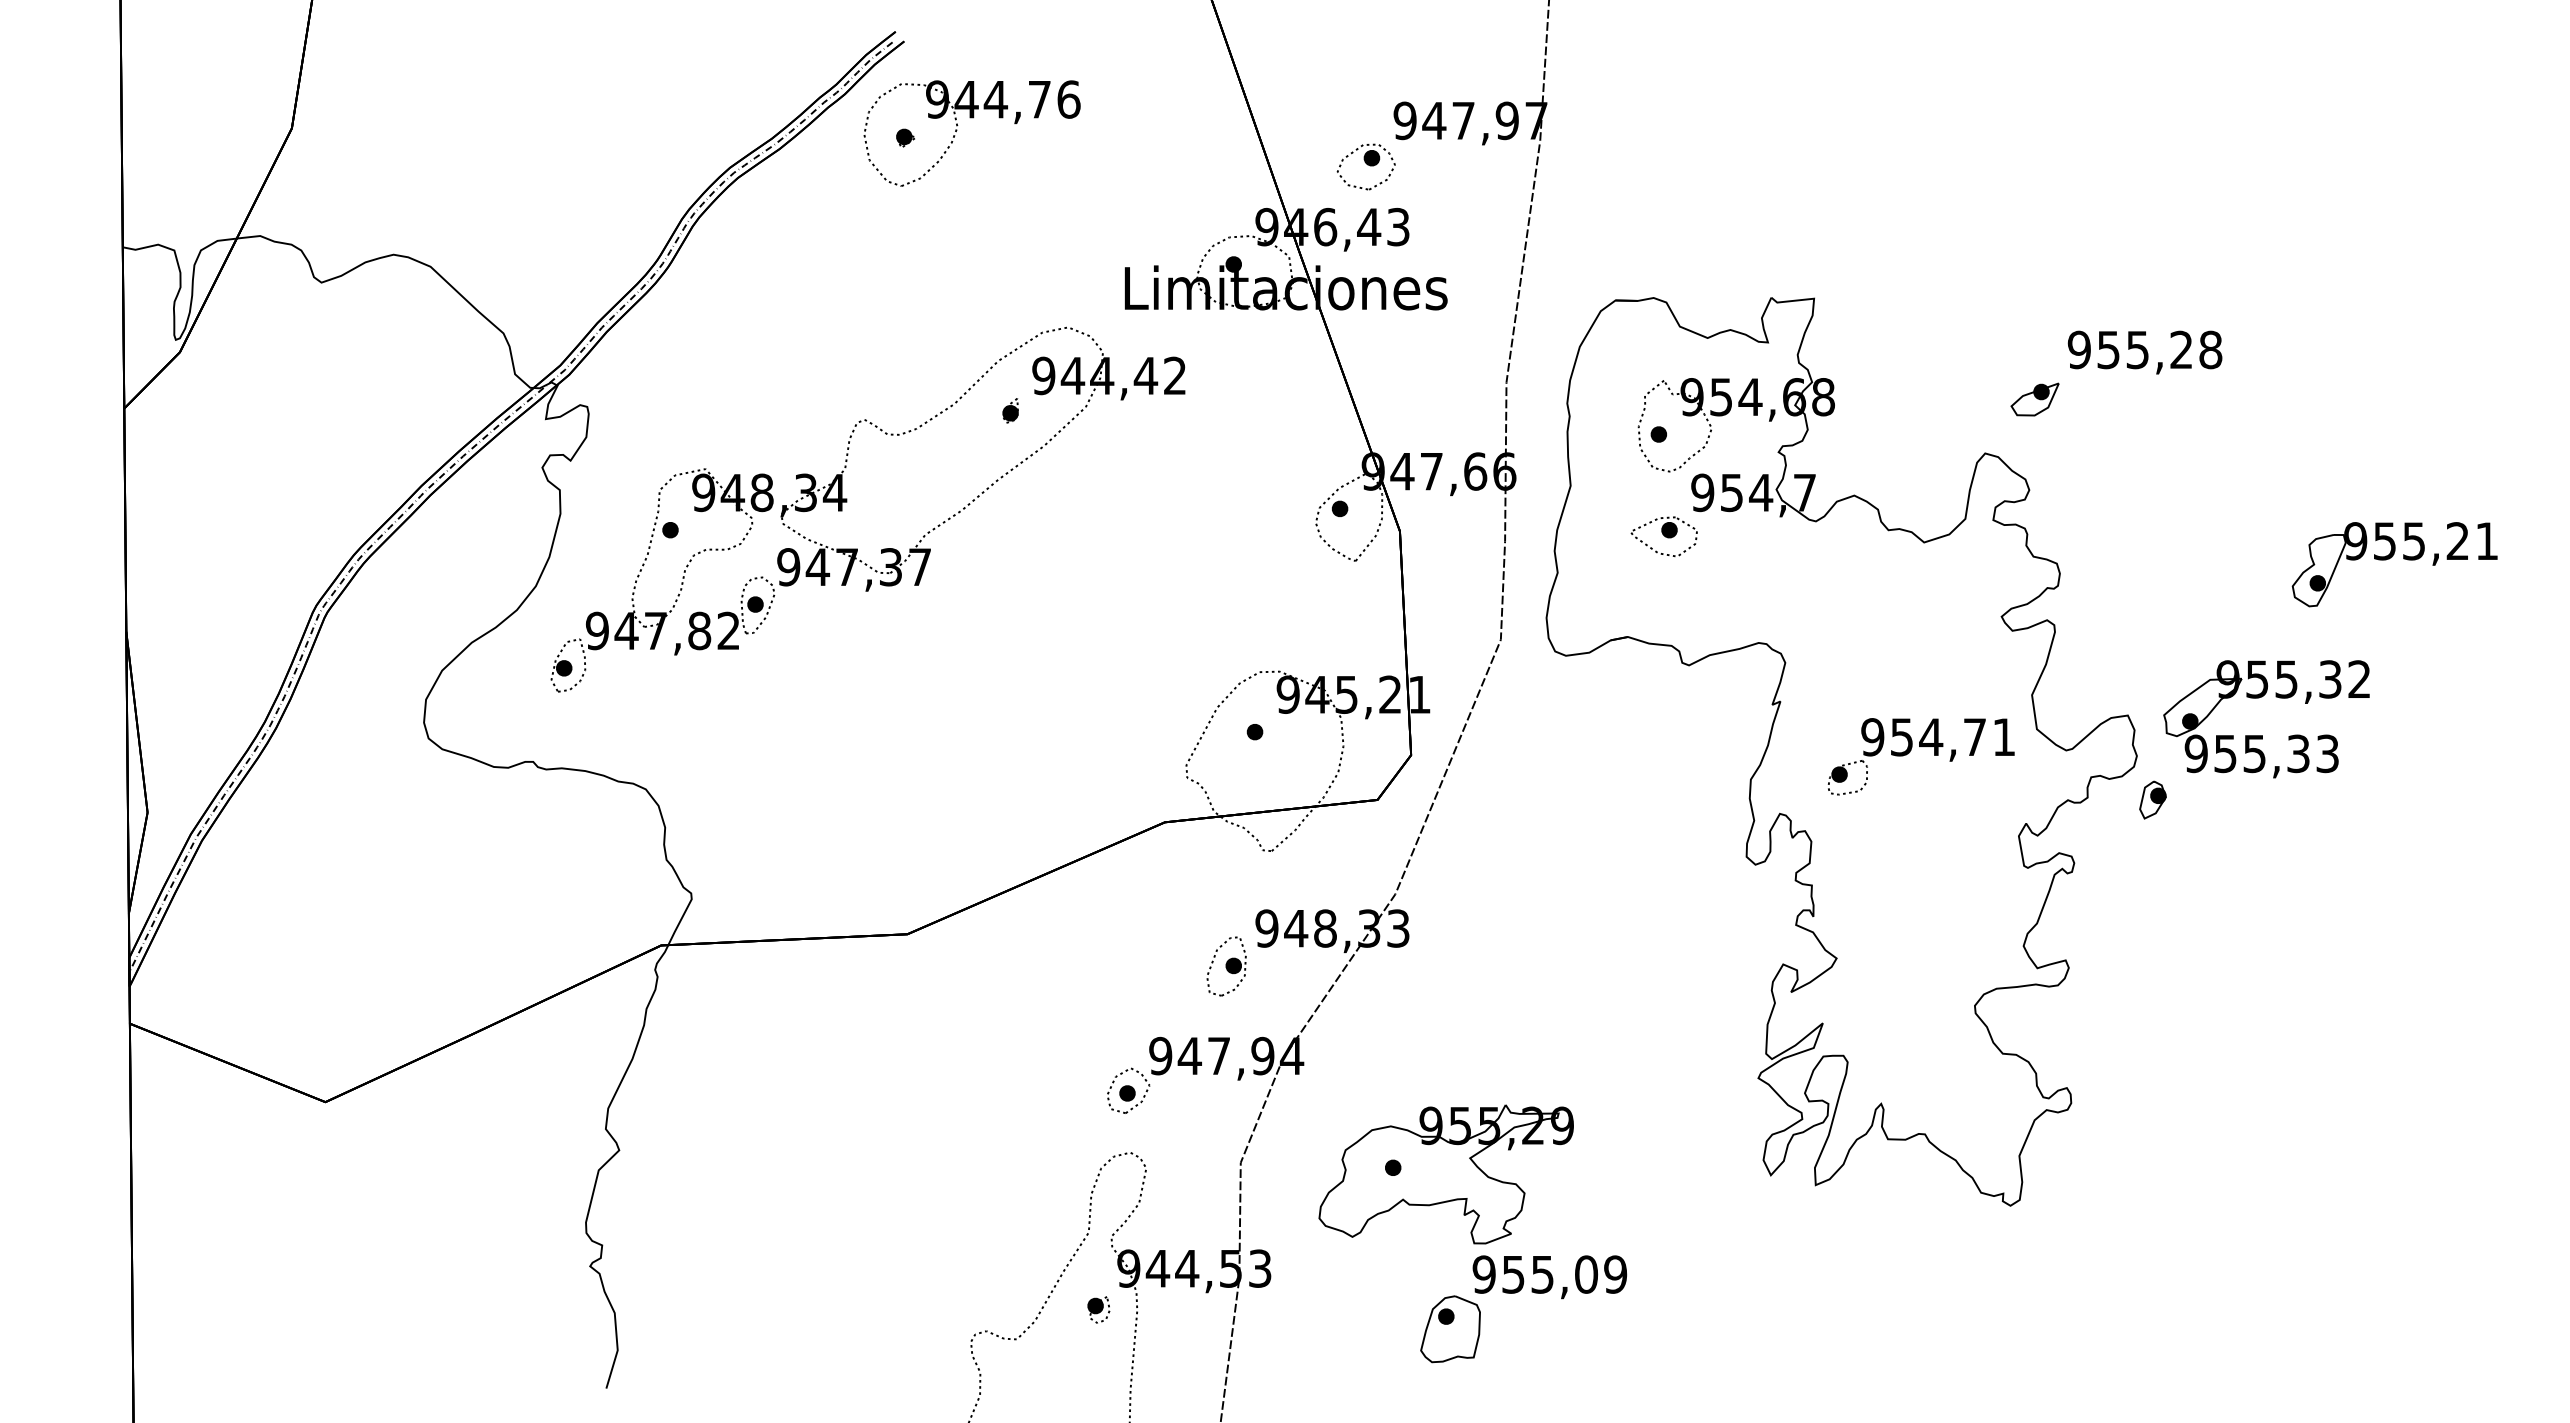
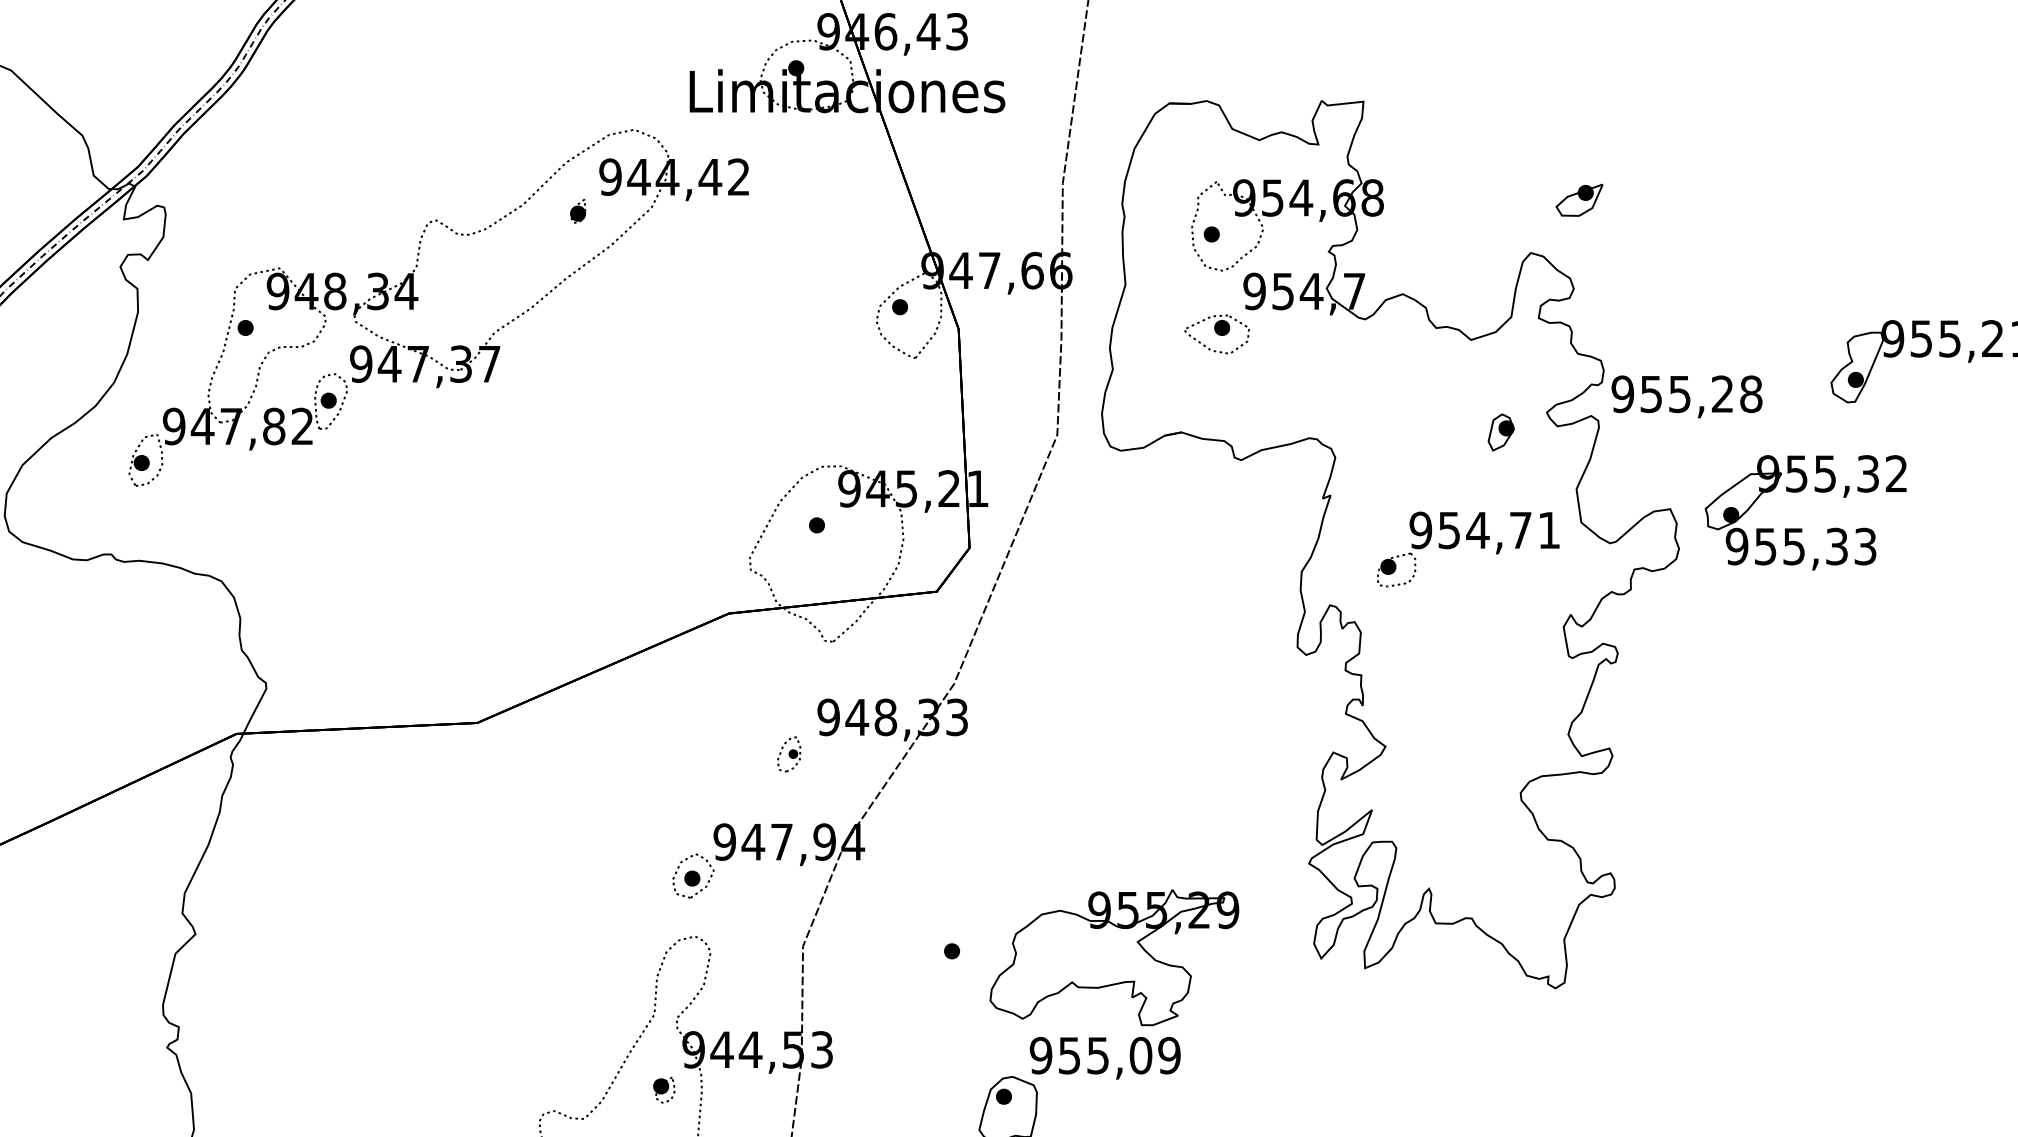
text: (2144, 352) -> (1686, 396), moved
part: (2152, 799) -> (1500, 431), moved
part: (1226, 966) -> (789, 754), size x0.6
part: (1445, 1174) -> (1113, 957), moved

